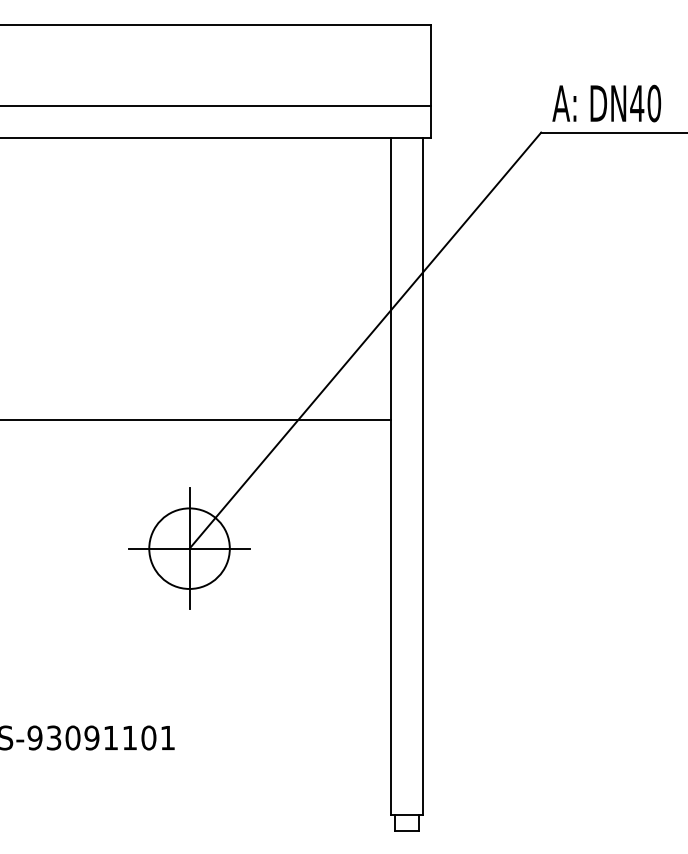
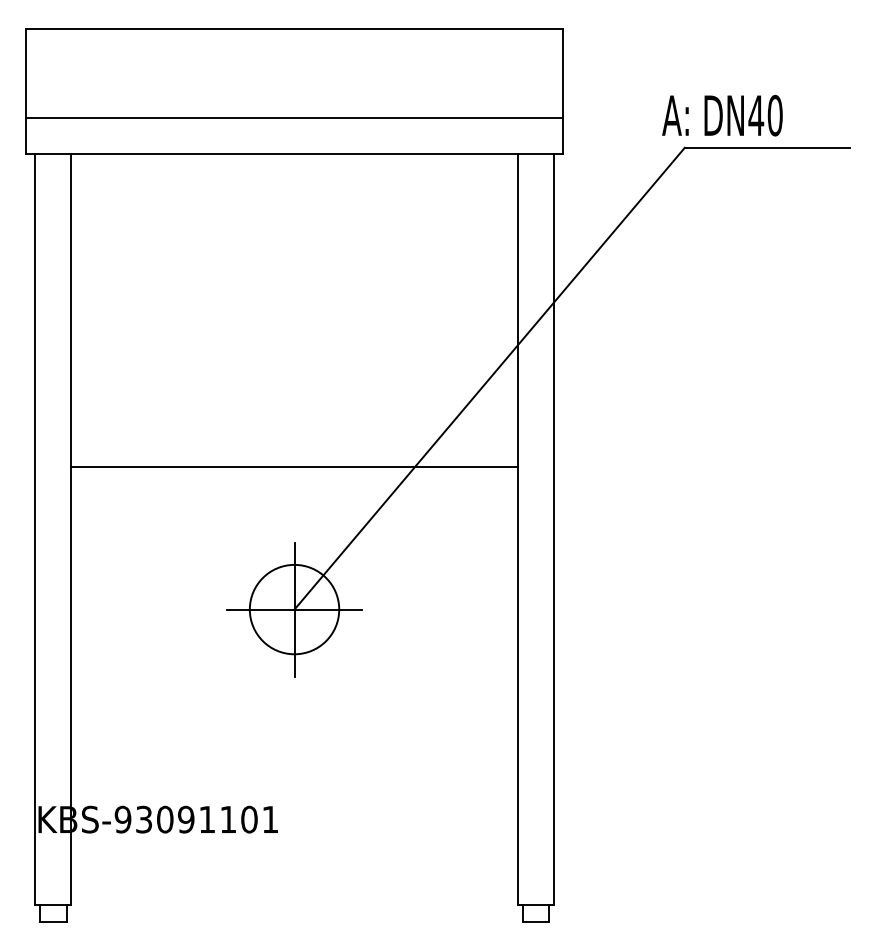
text: (606, 103) -> (722, 115), moved

